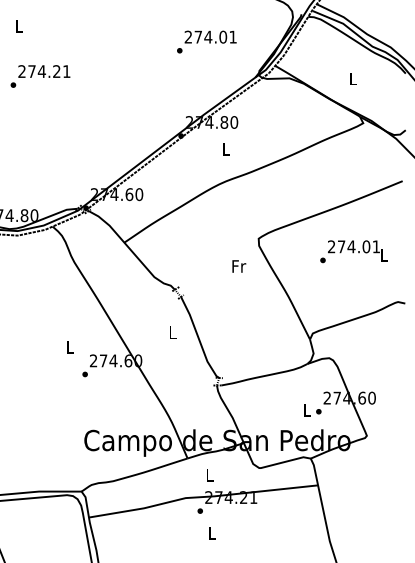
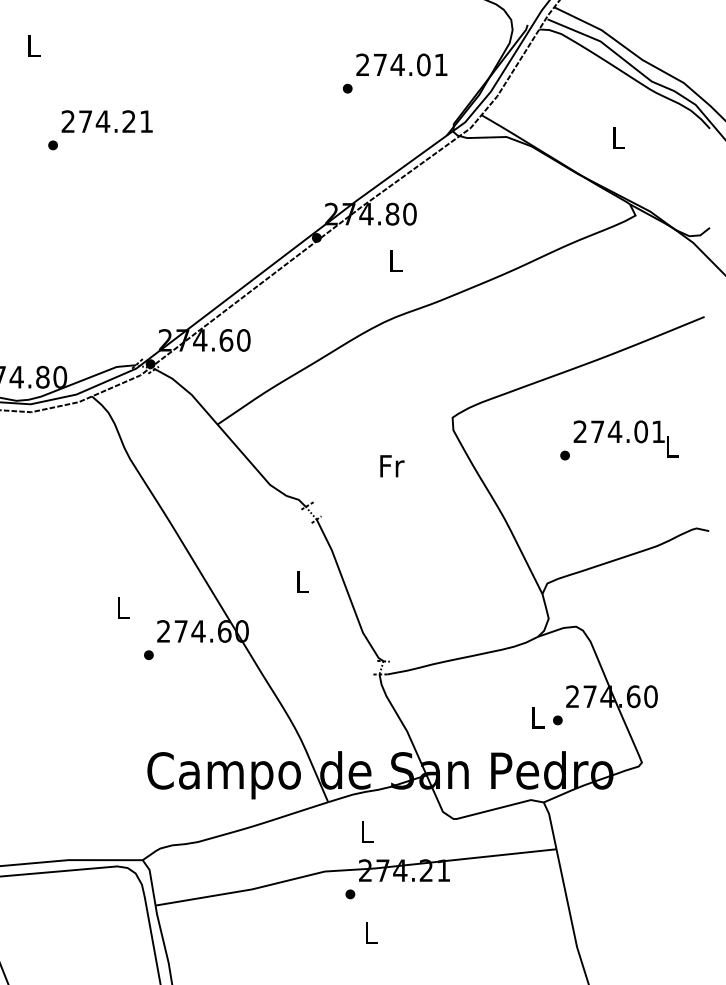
text: (206, 41) -> (394, 72), moved
text: (40, 76) -> (100, 130), moved
text: (239, 266) -> (392, 466), moved

